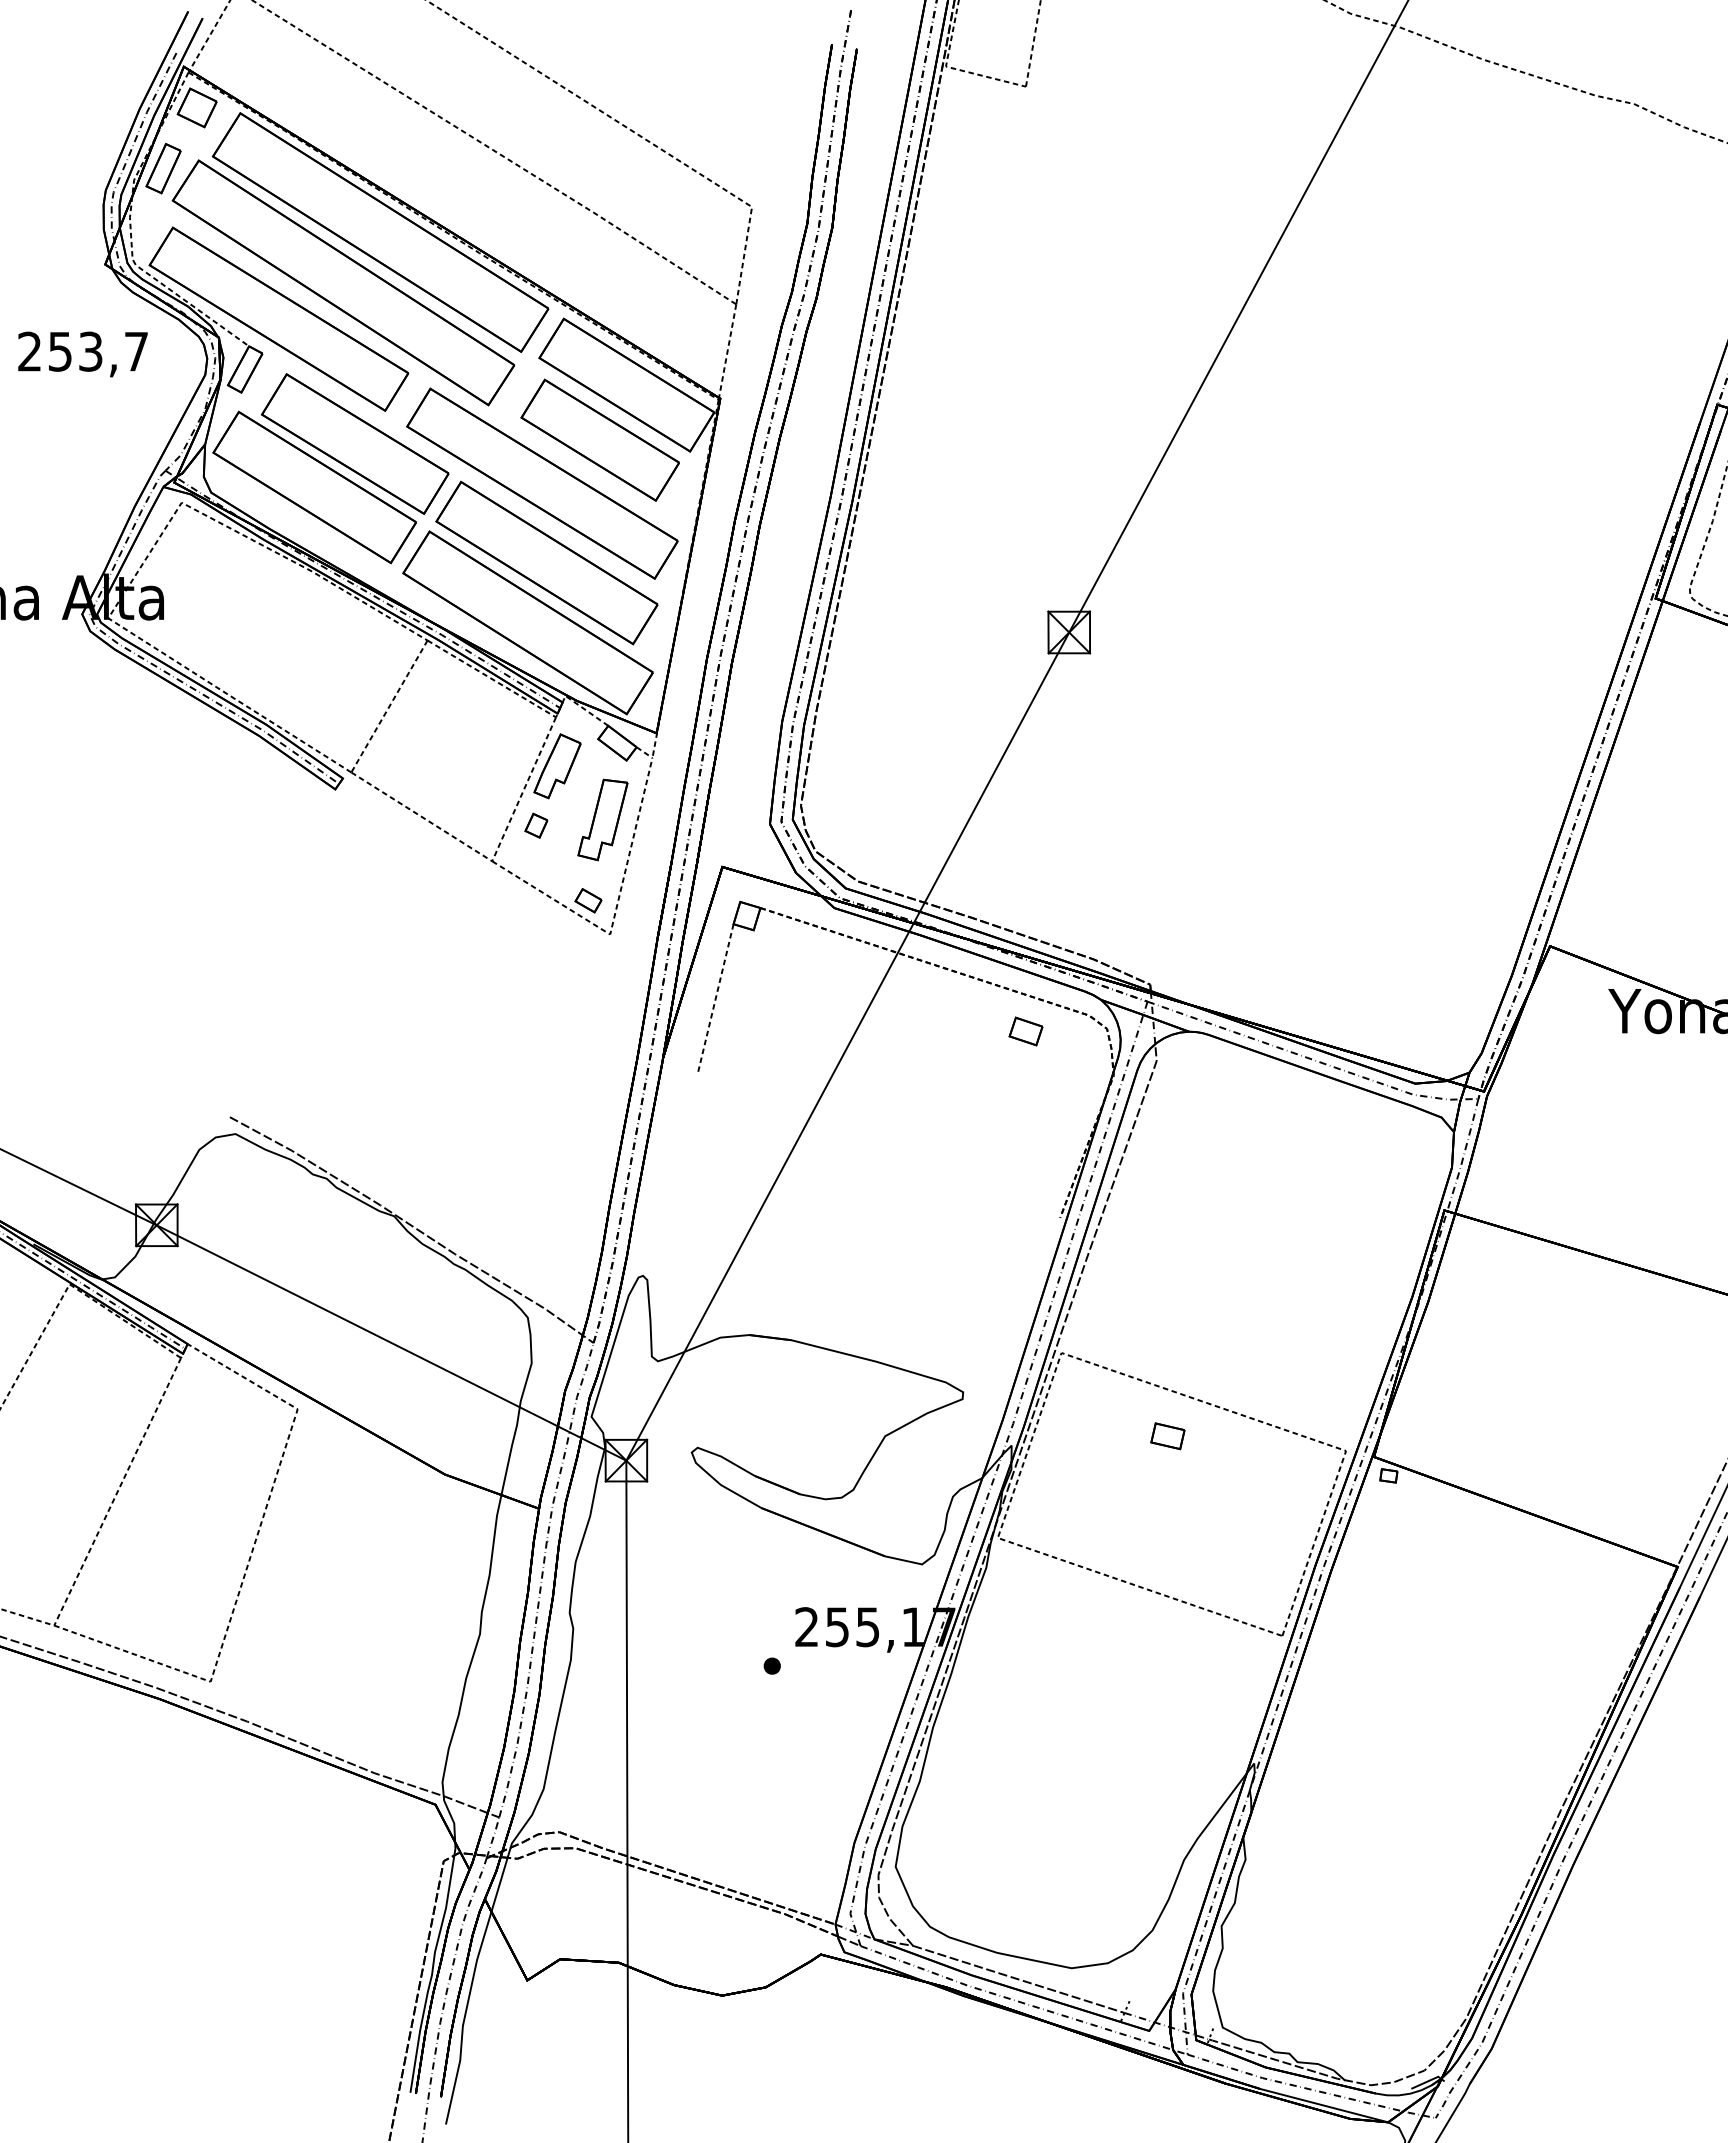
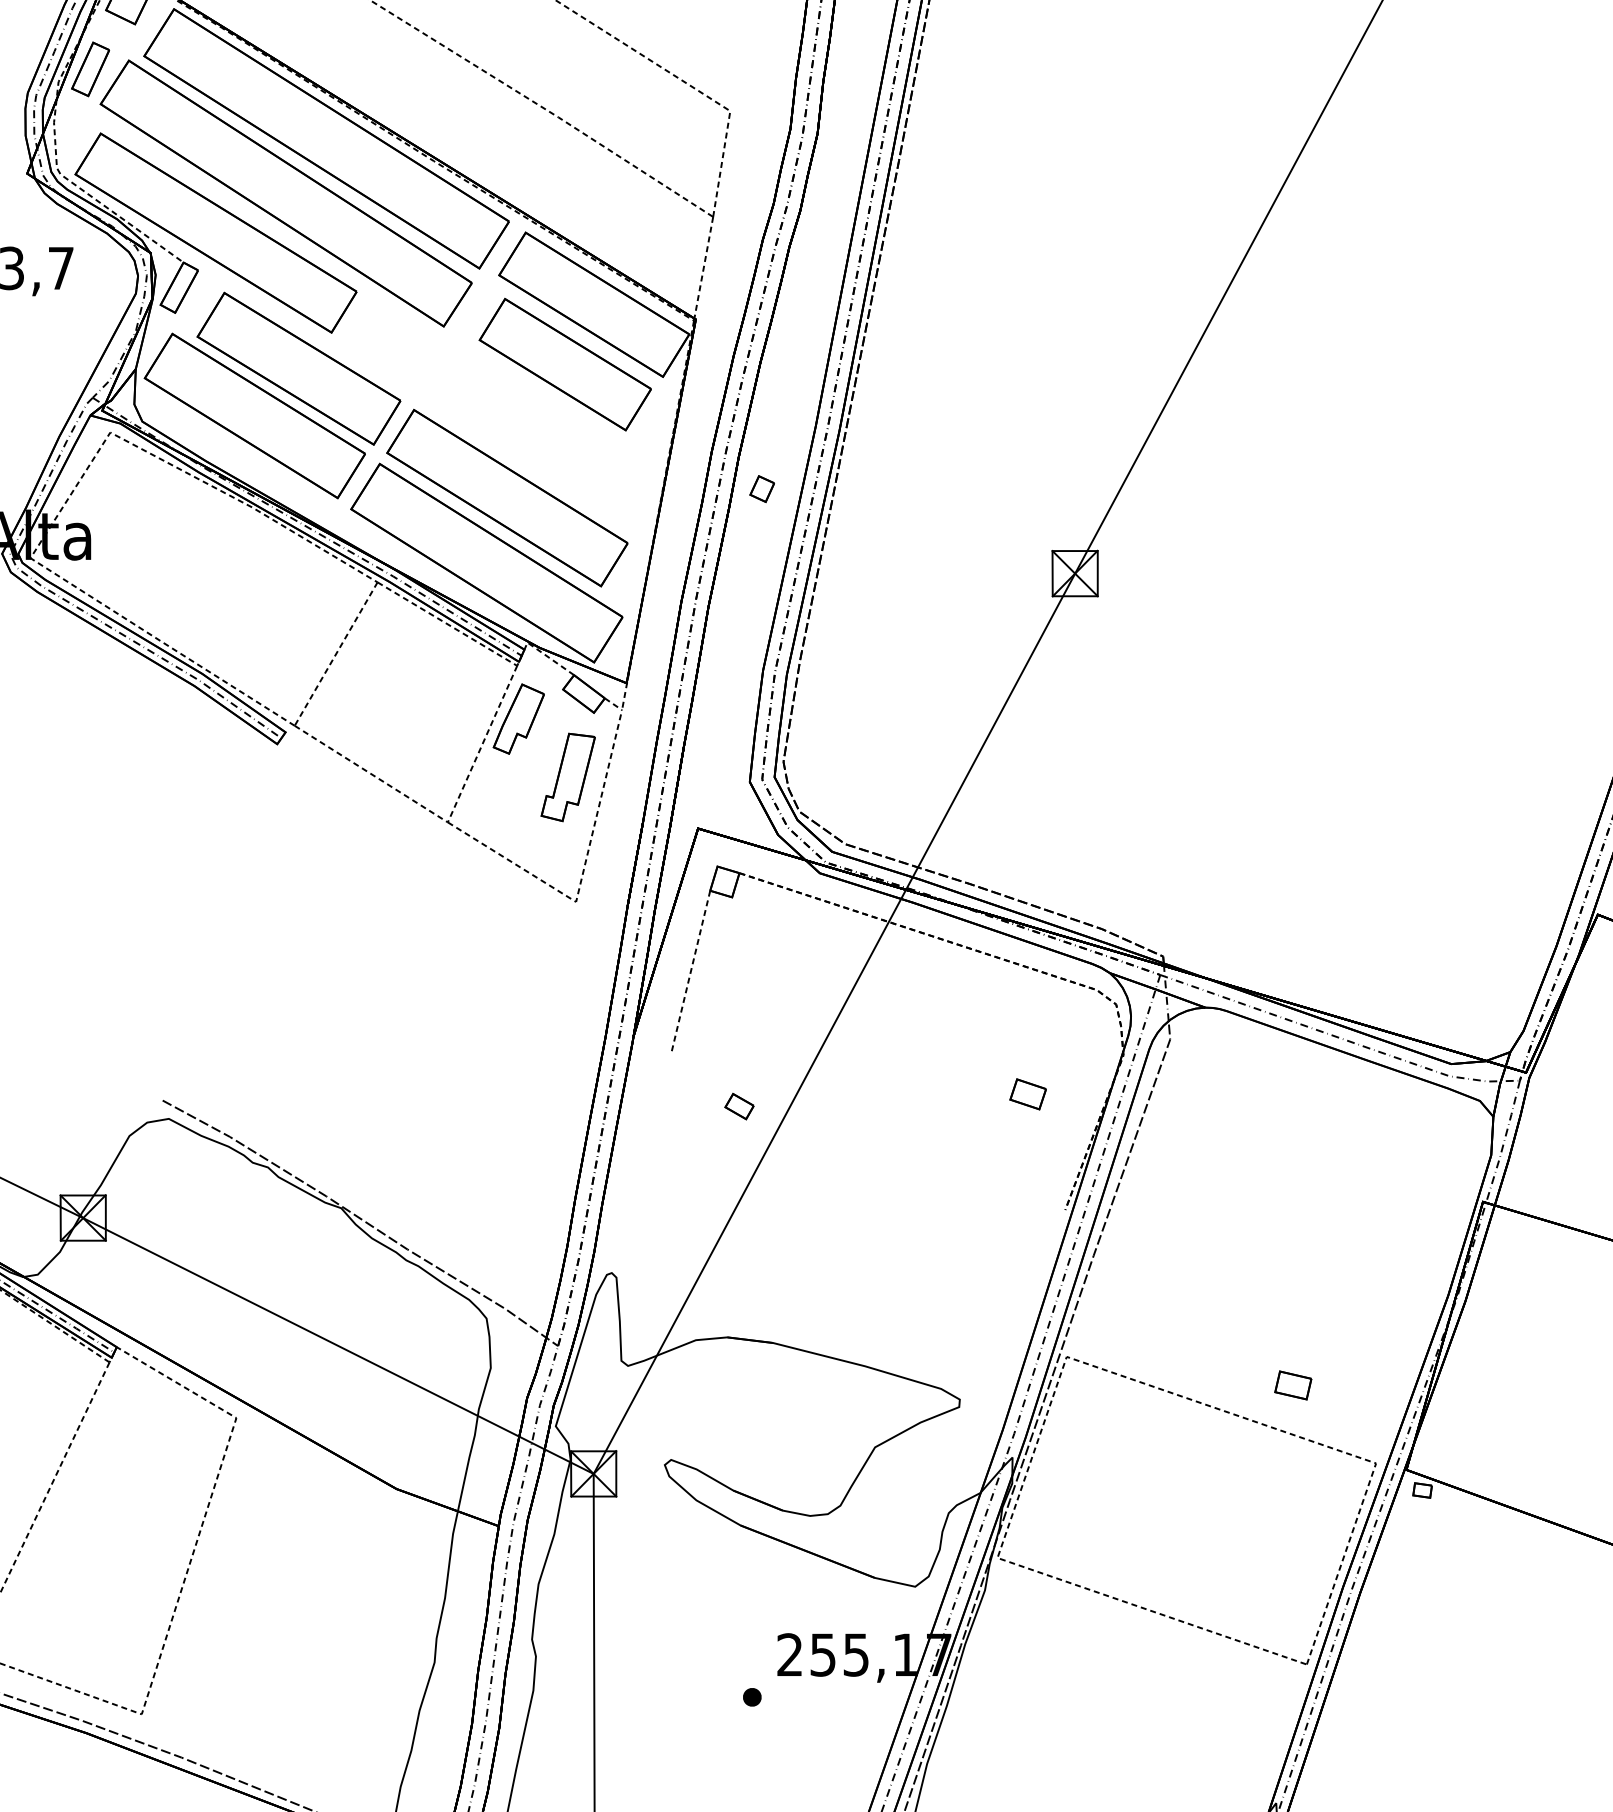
part: (542, 483) -> (502, 411), removed
part: (536, 825) -> (762, 488), moved
part: (588, 900) -> (739, 1106), moved
part: (1025, 1031) -> (1027, 1094), moved
part: (1167, 1436) -> (1292, 1385), moved

